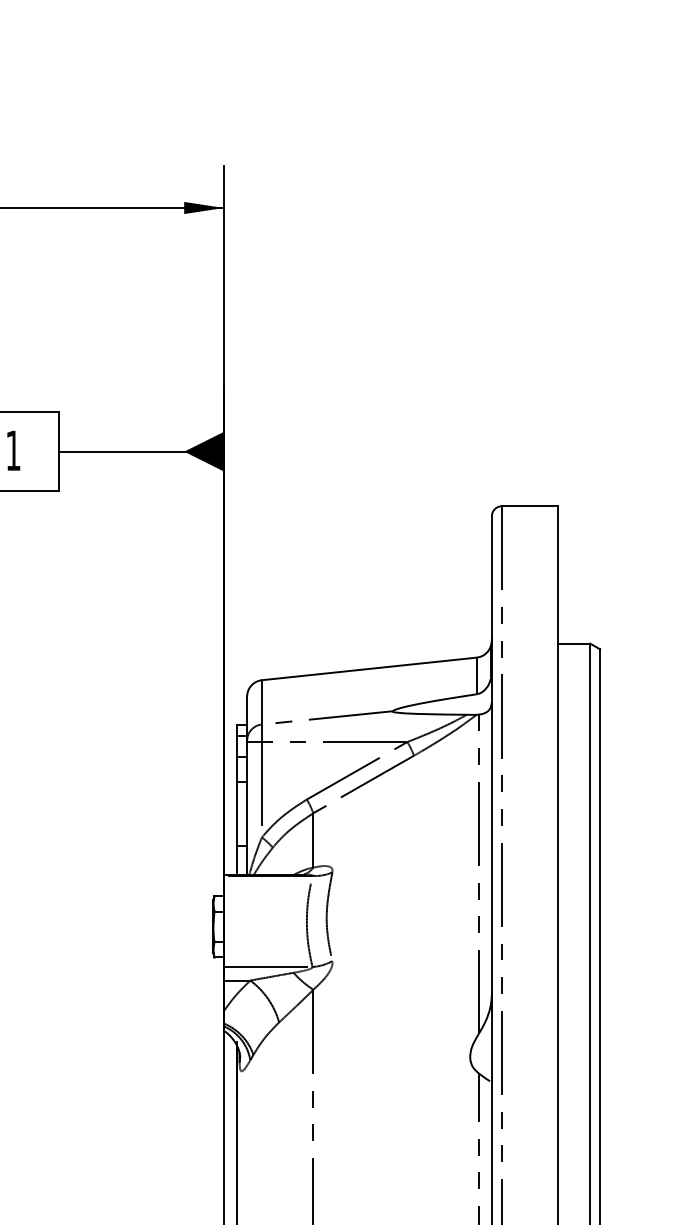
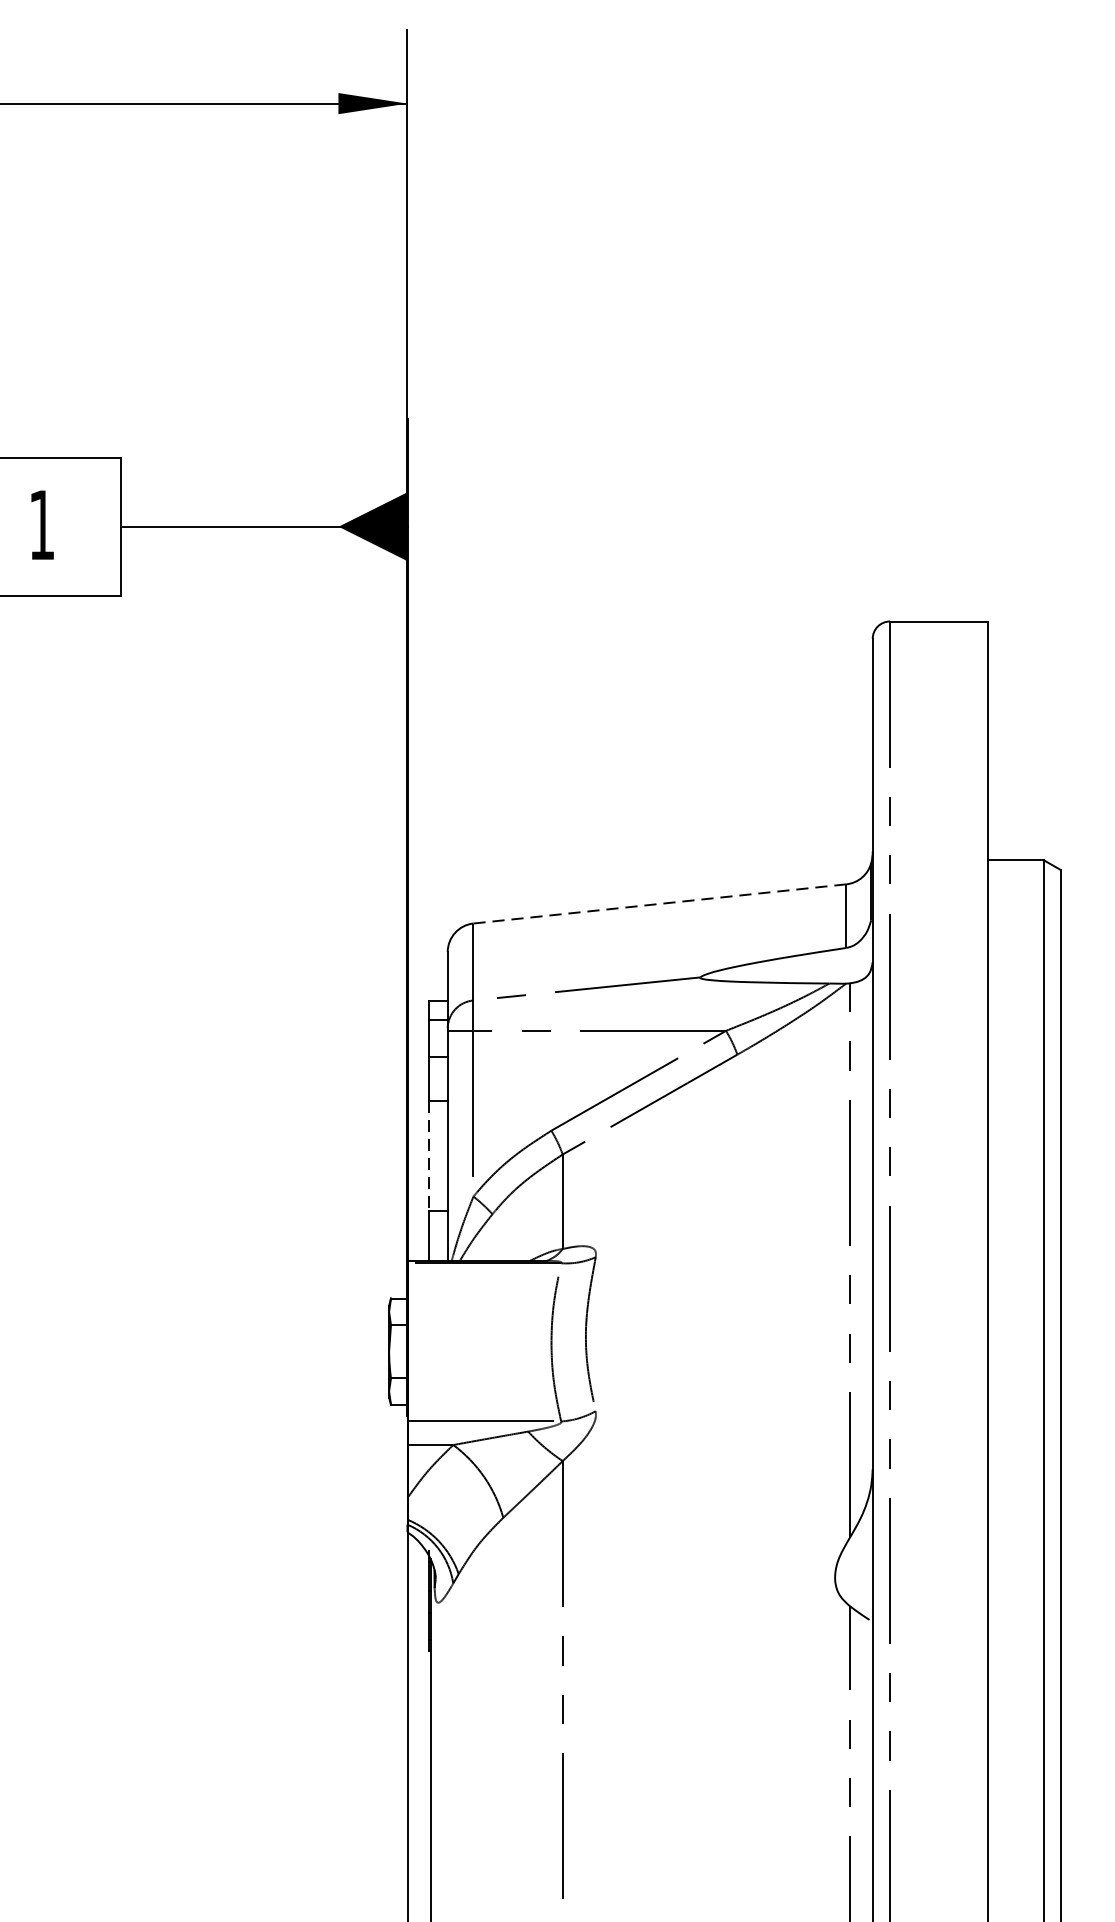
line: (369, 668) -> (660, 903), solid -> dashed
line: (236, 814) -> (429, 1156), solid -> dashed

